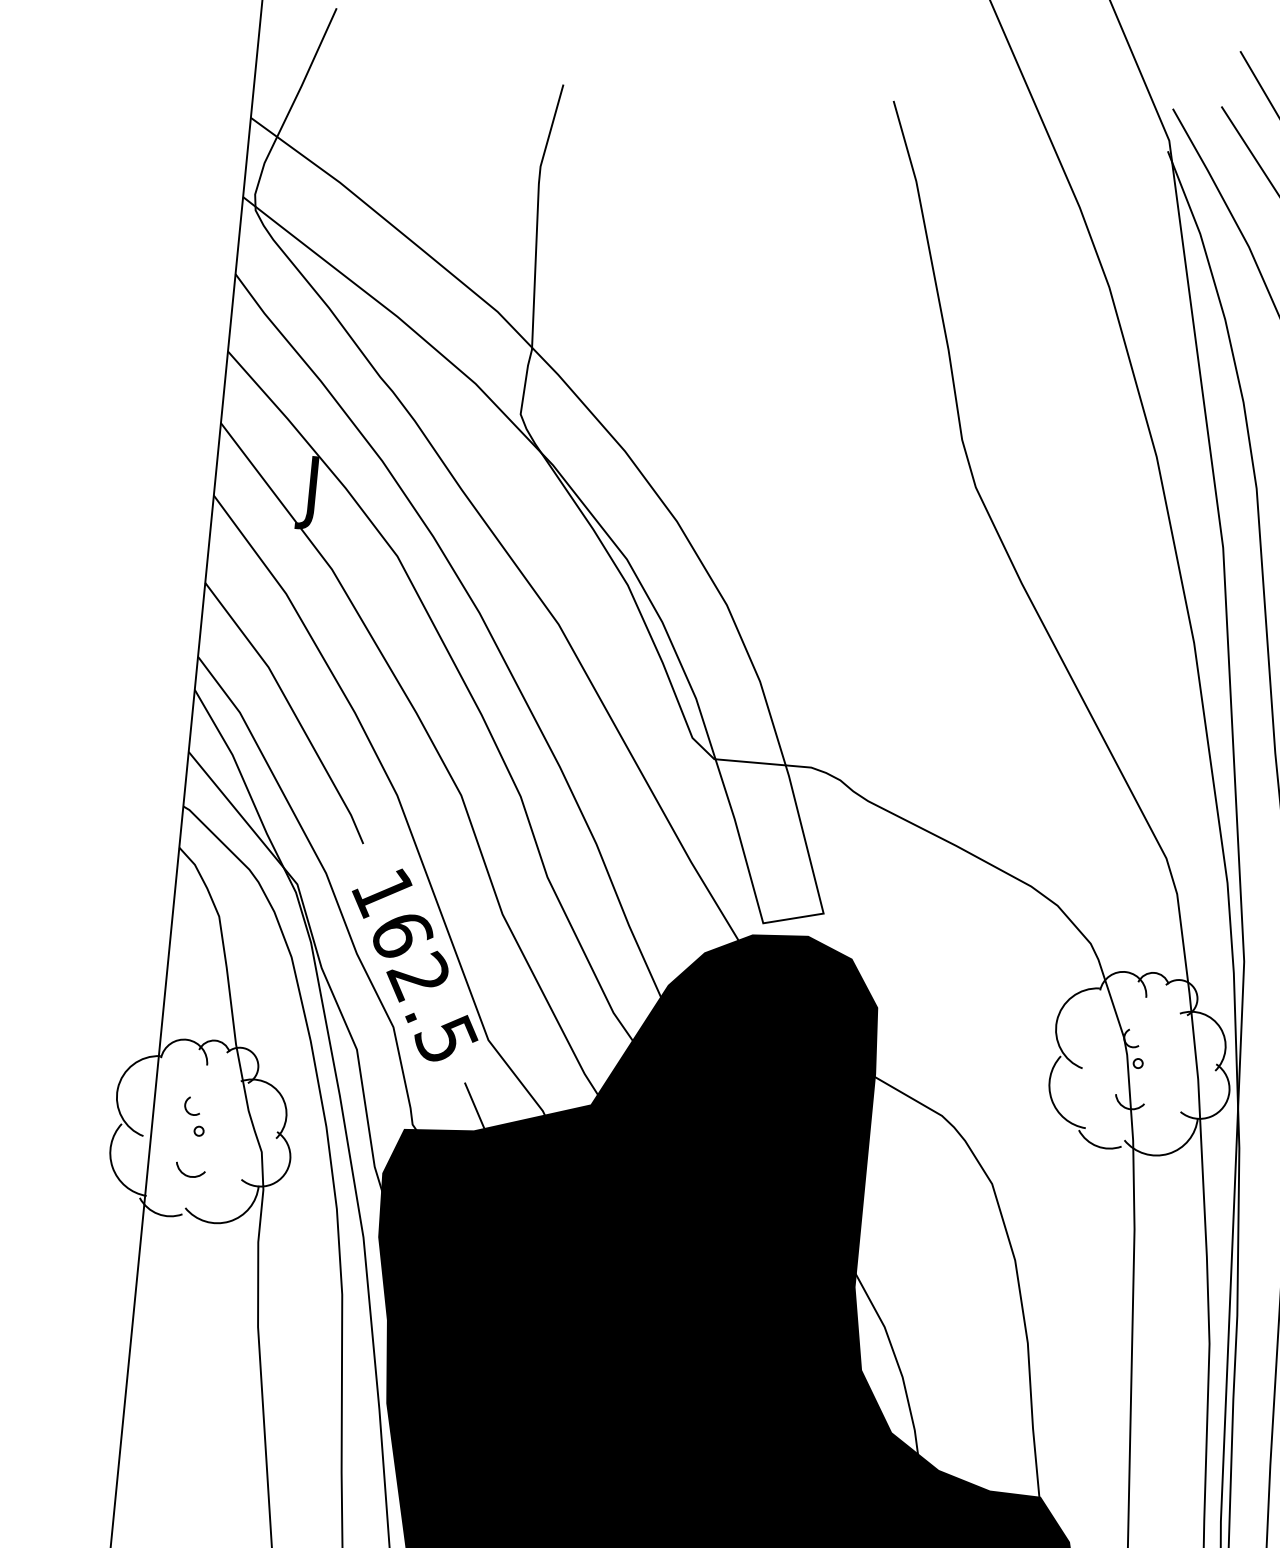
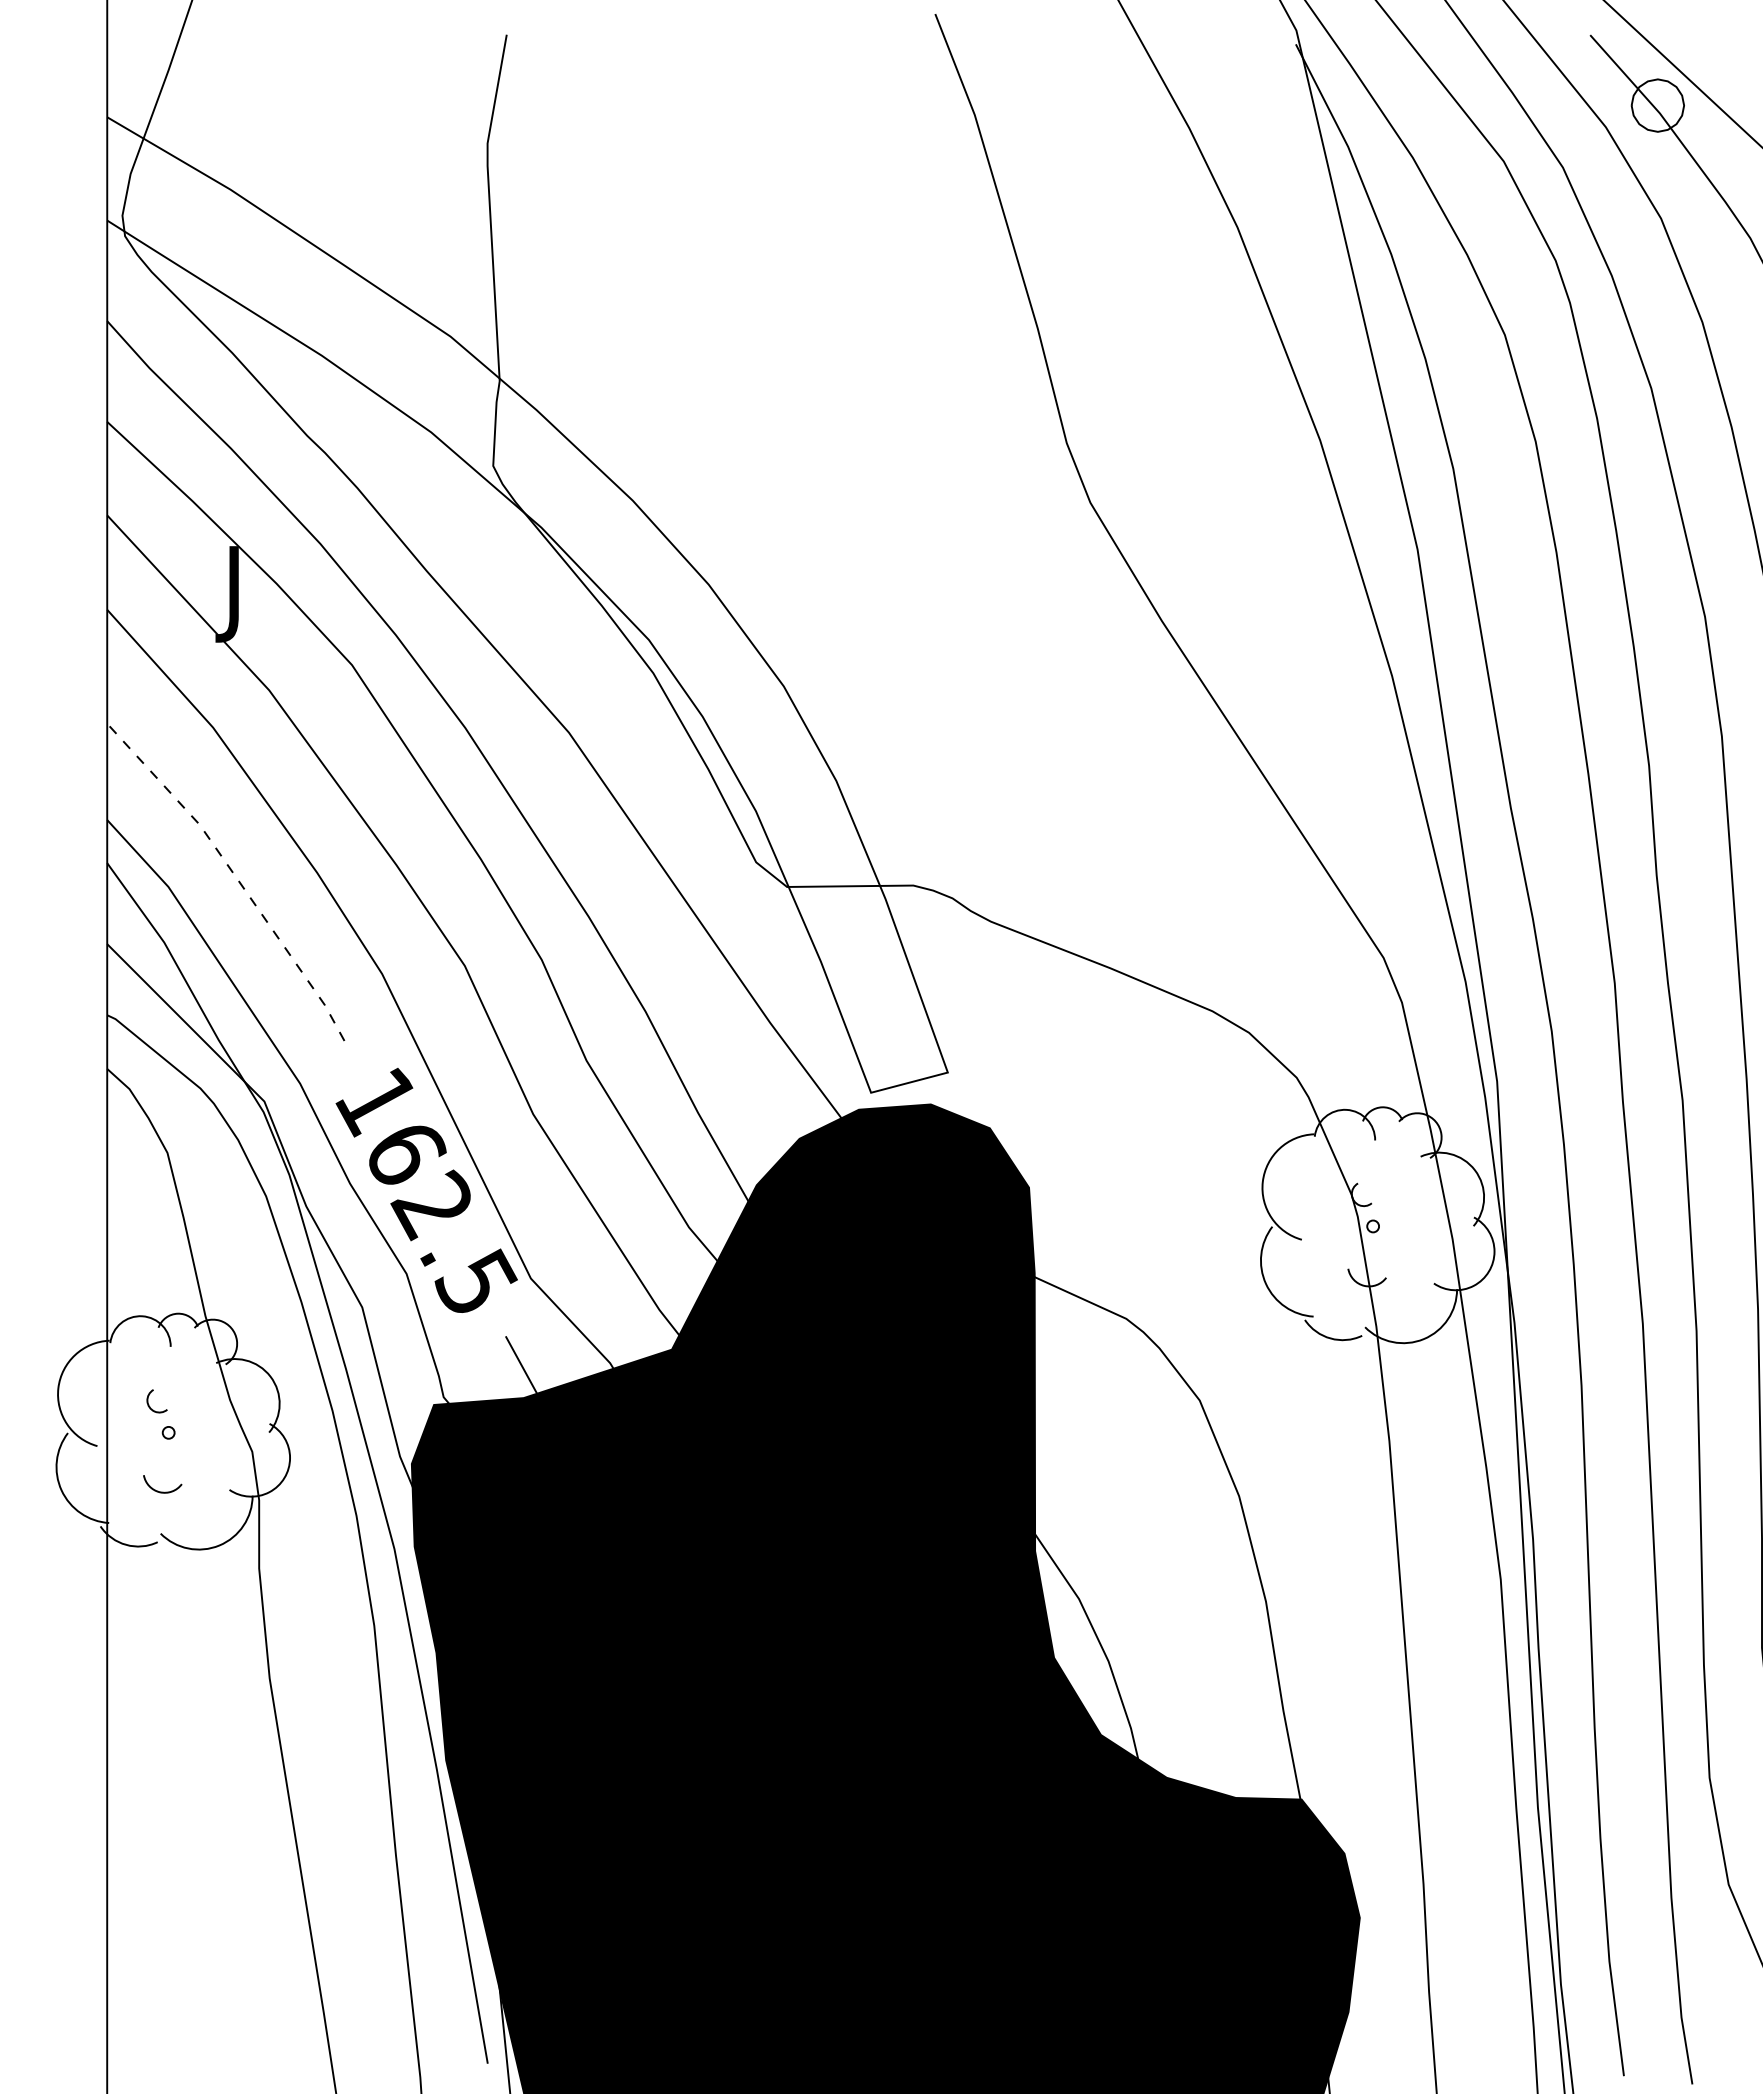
line: (291, 708) -> (234, 874), solid -> dashed

